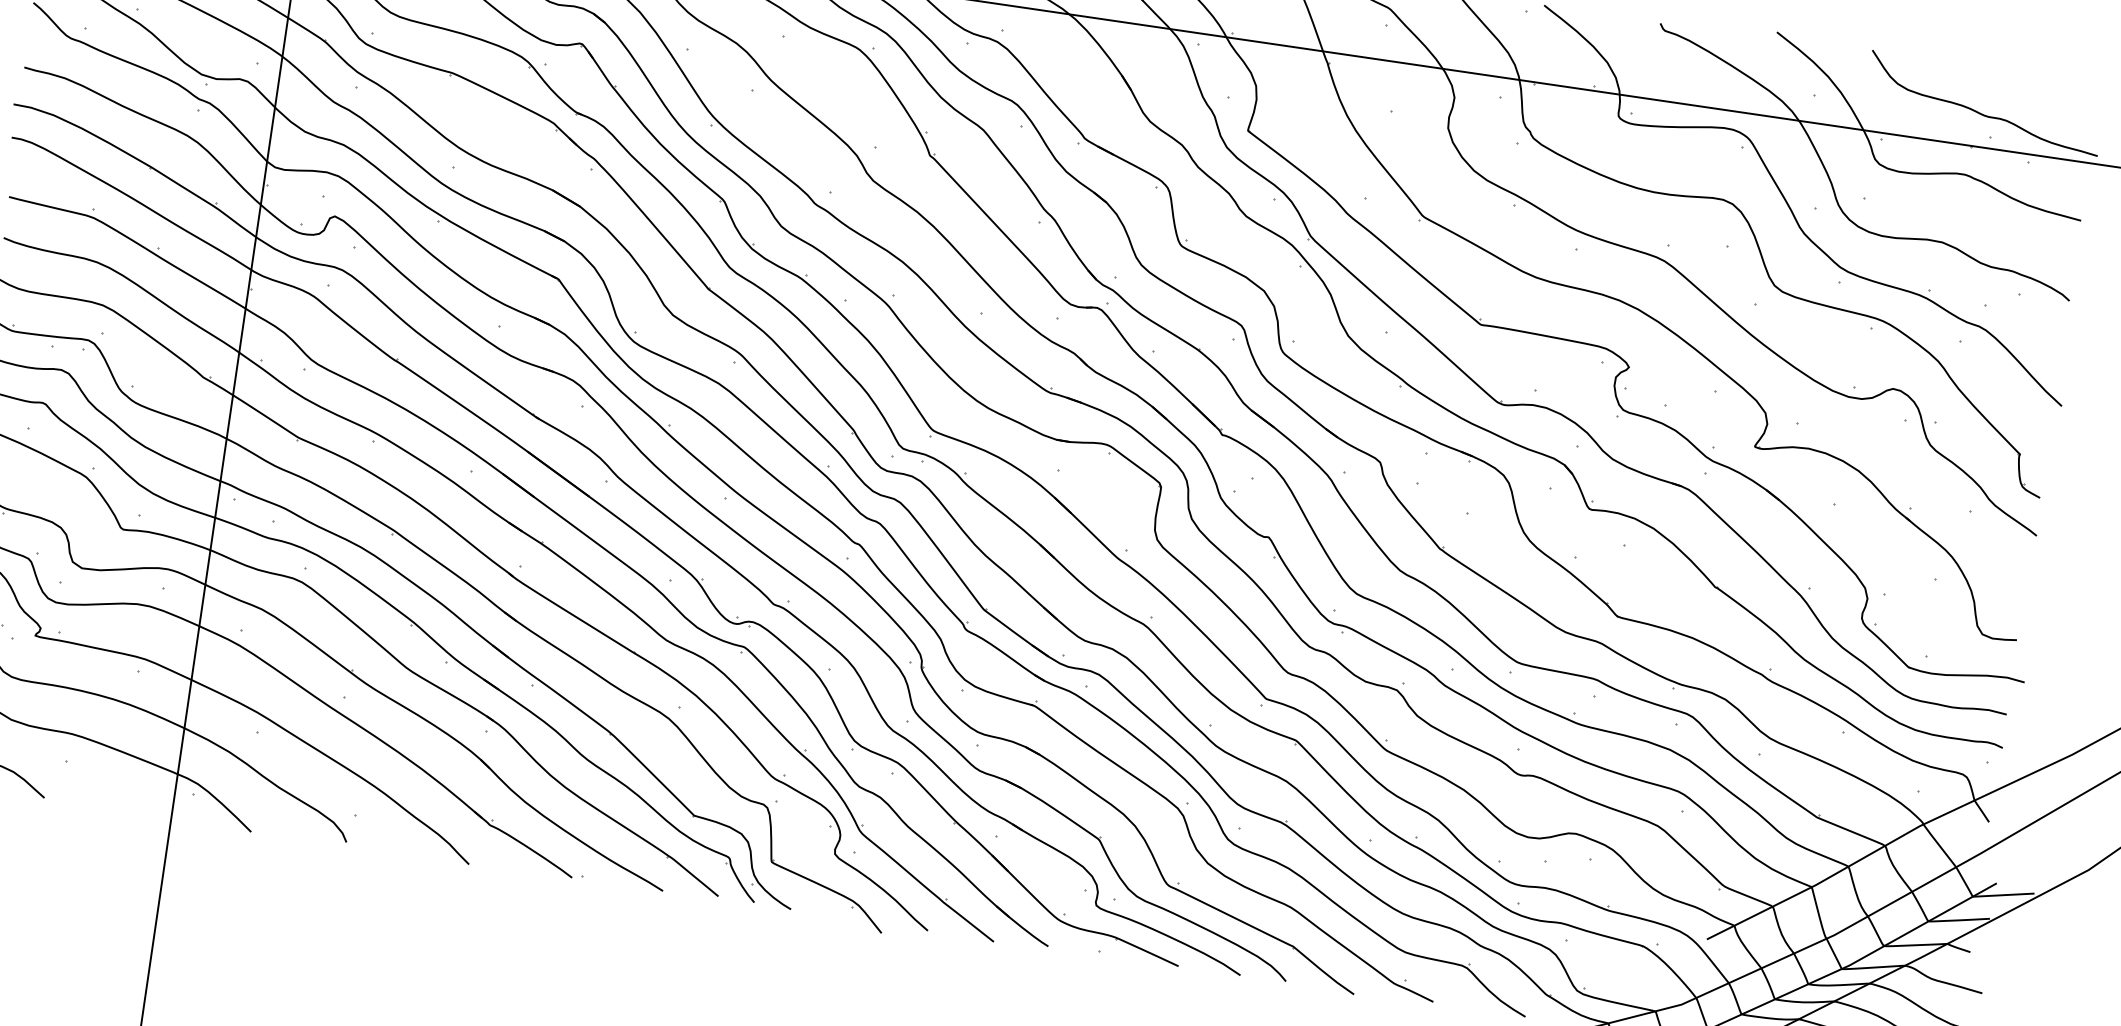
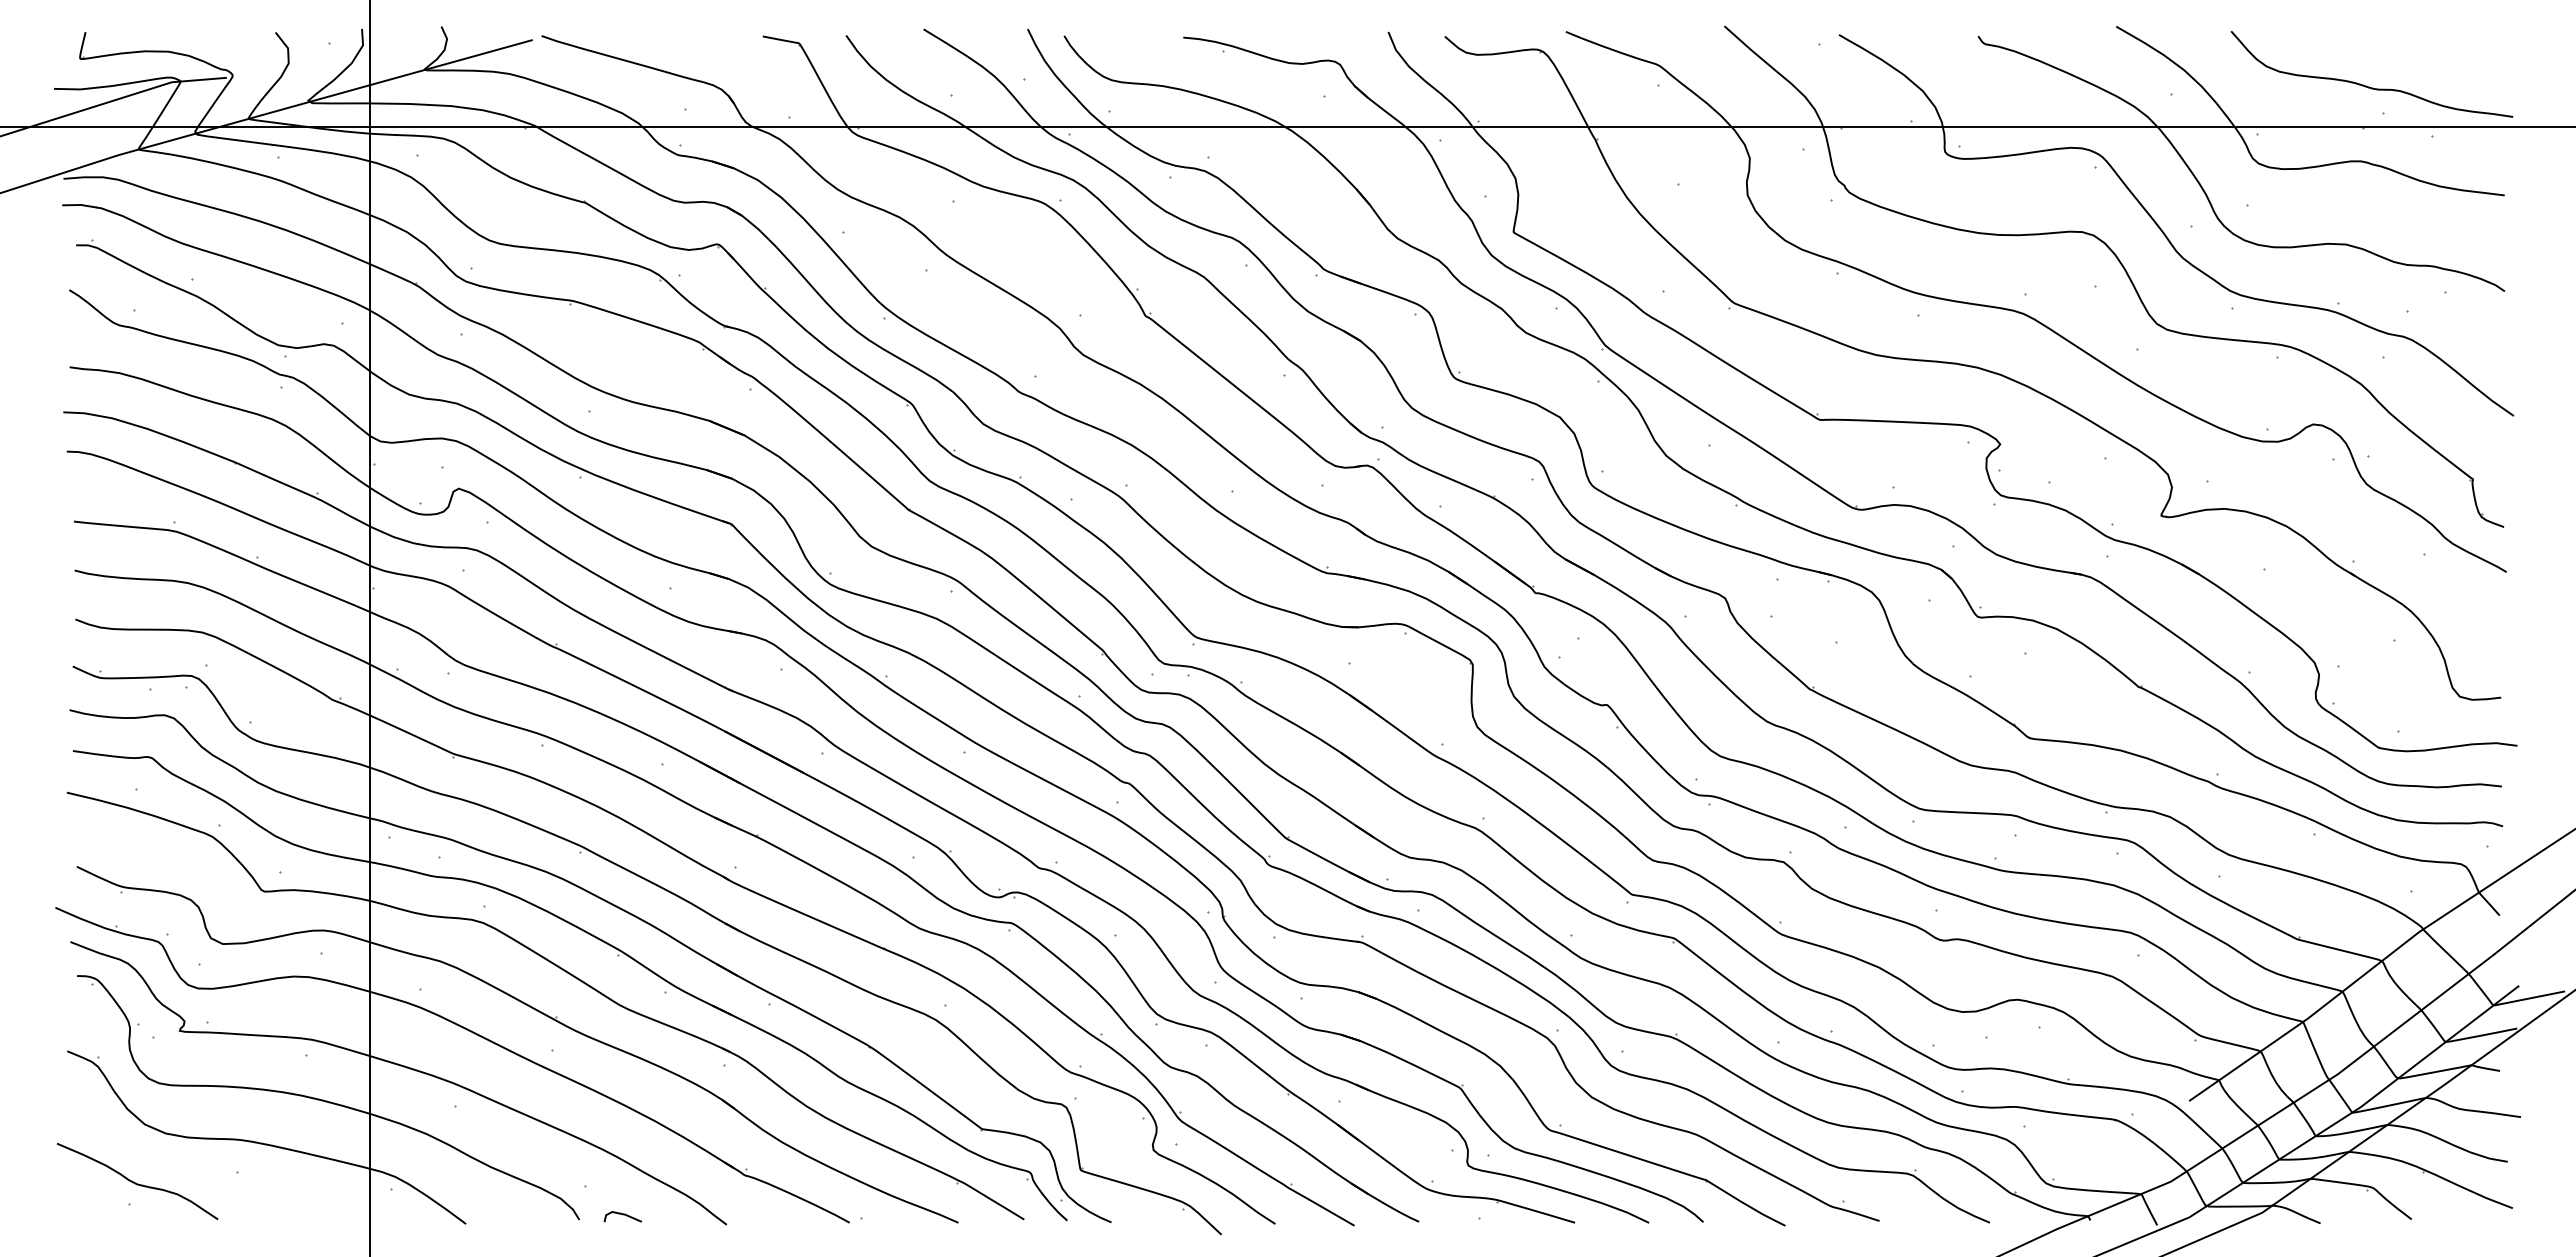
line: (383, 844) -> (623, 1215), added

